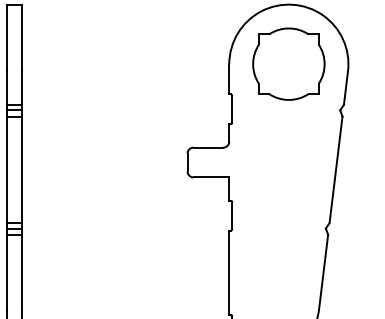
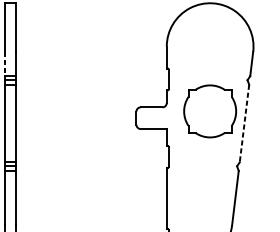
part: (288, 63) -> (209, 110), moved
line: (6, 88) -> (4, 64), solid -> dashed
line: (336, 169) -> (244, 123), solid -> dashed

